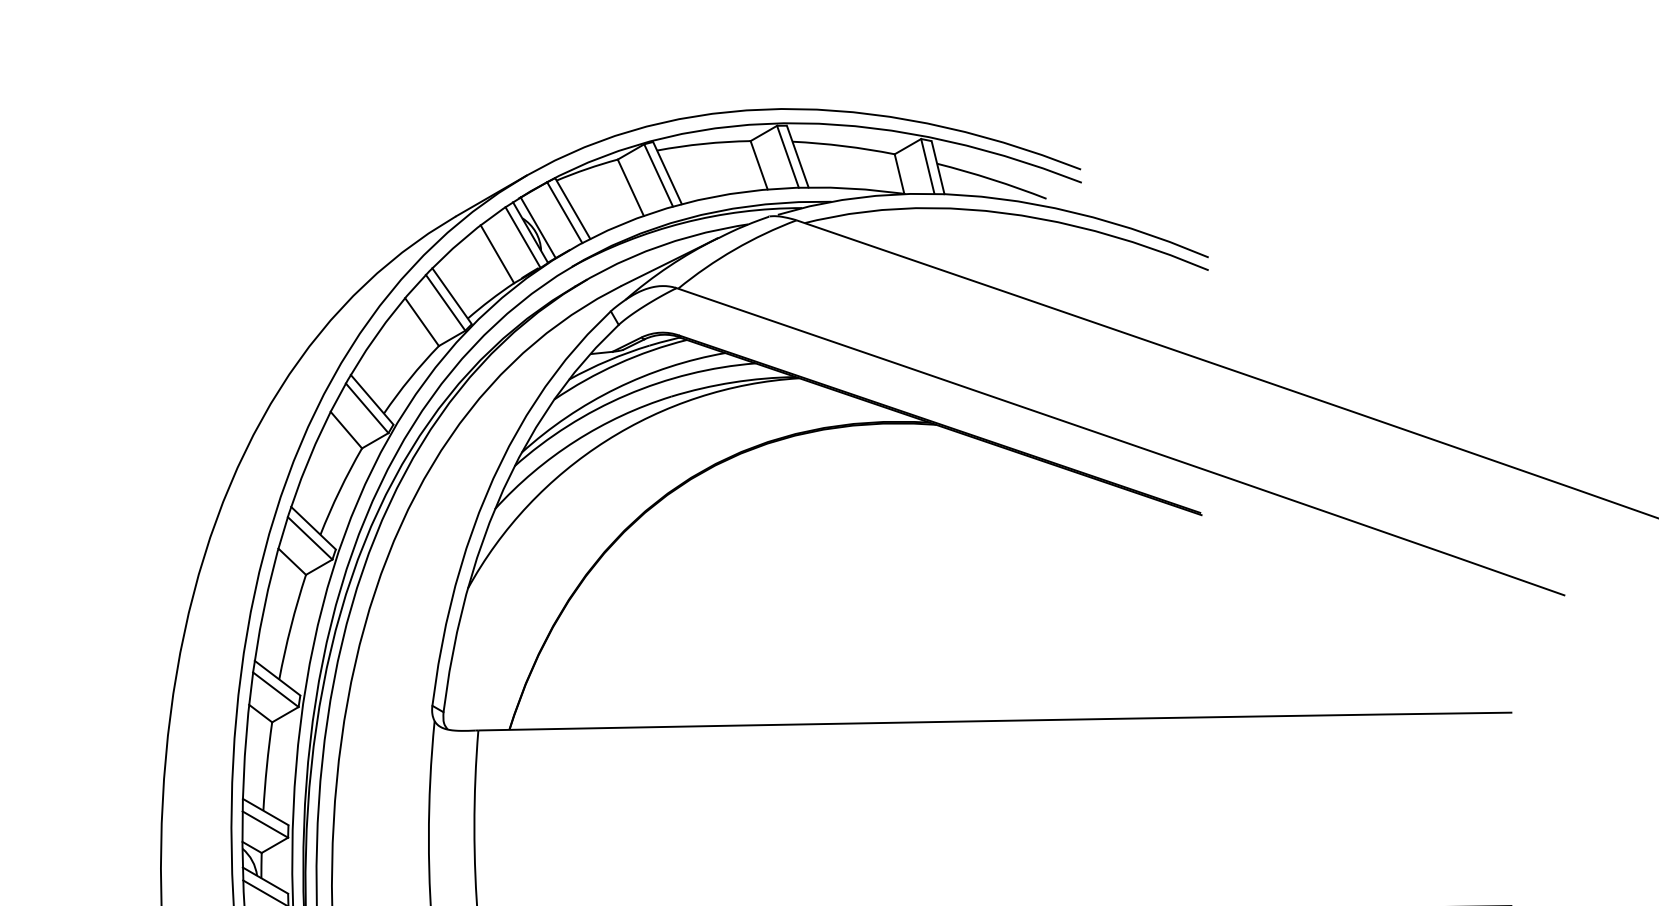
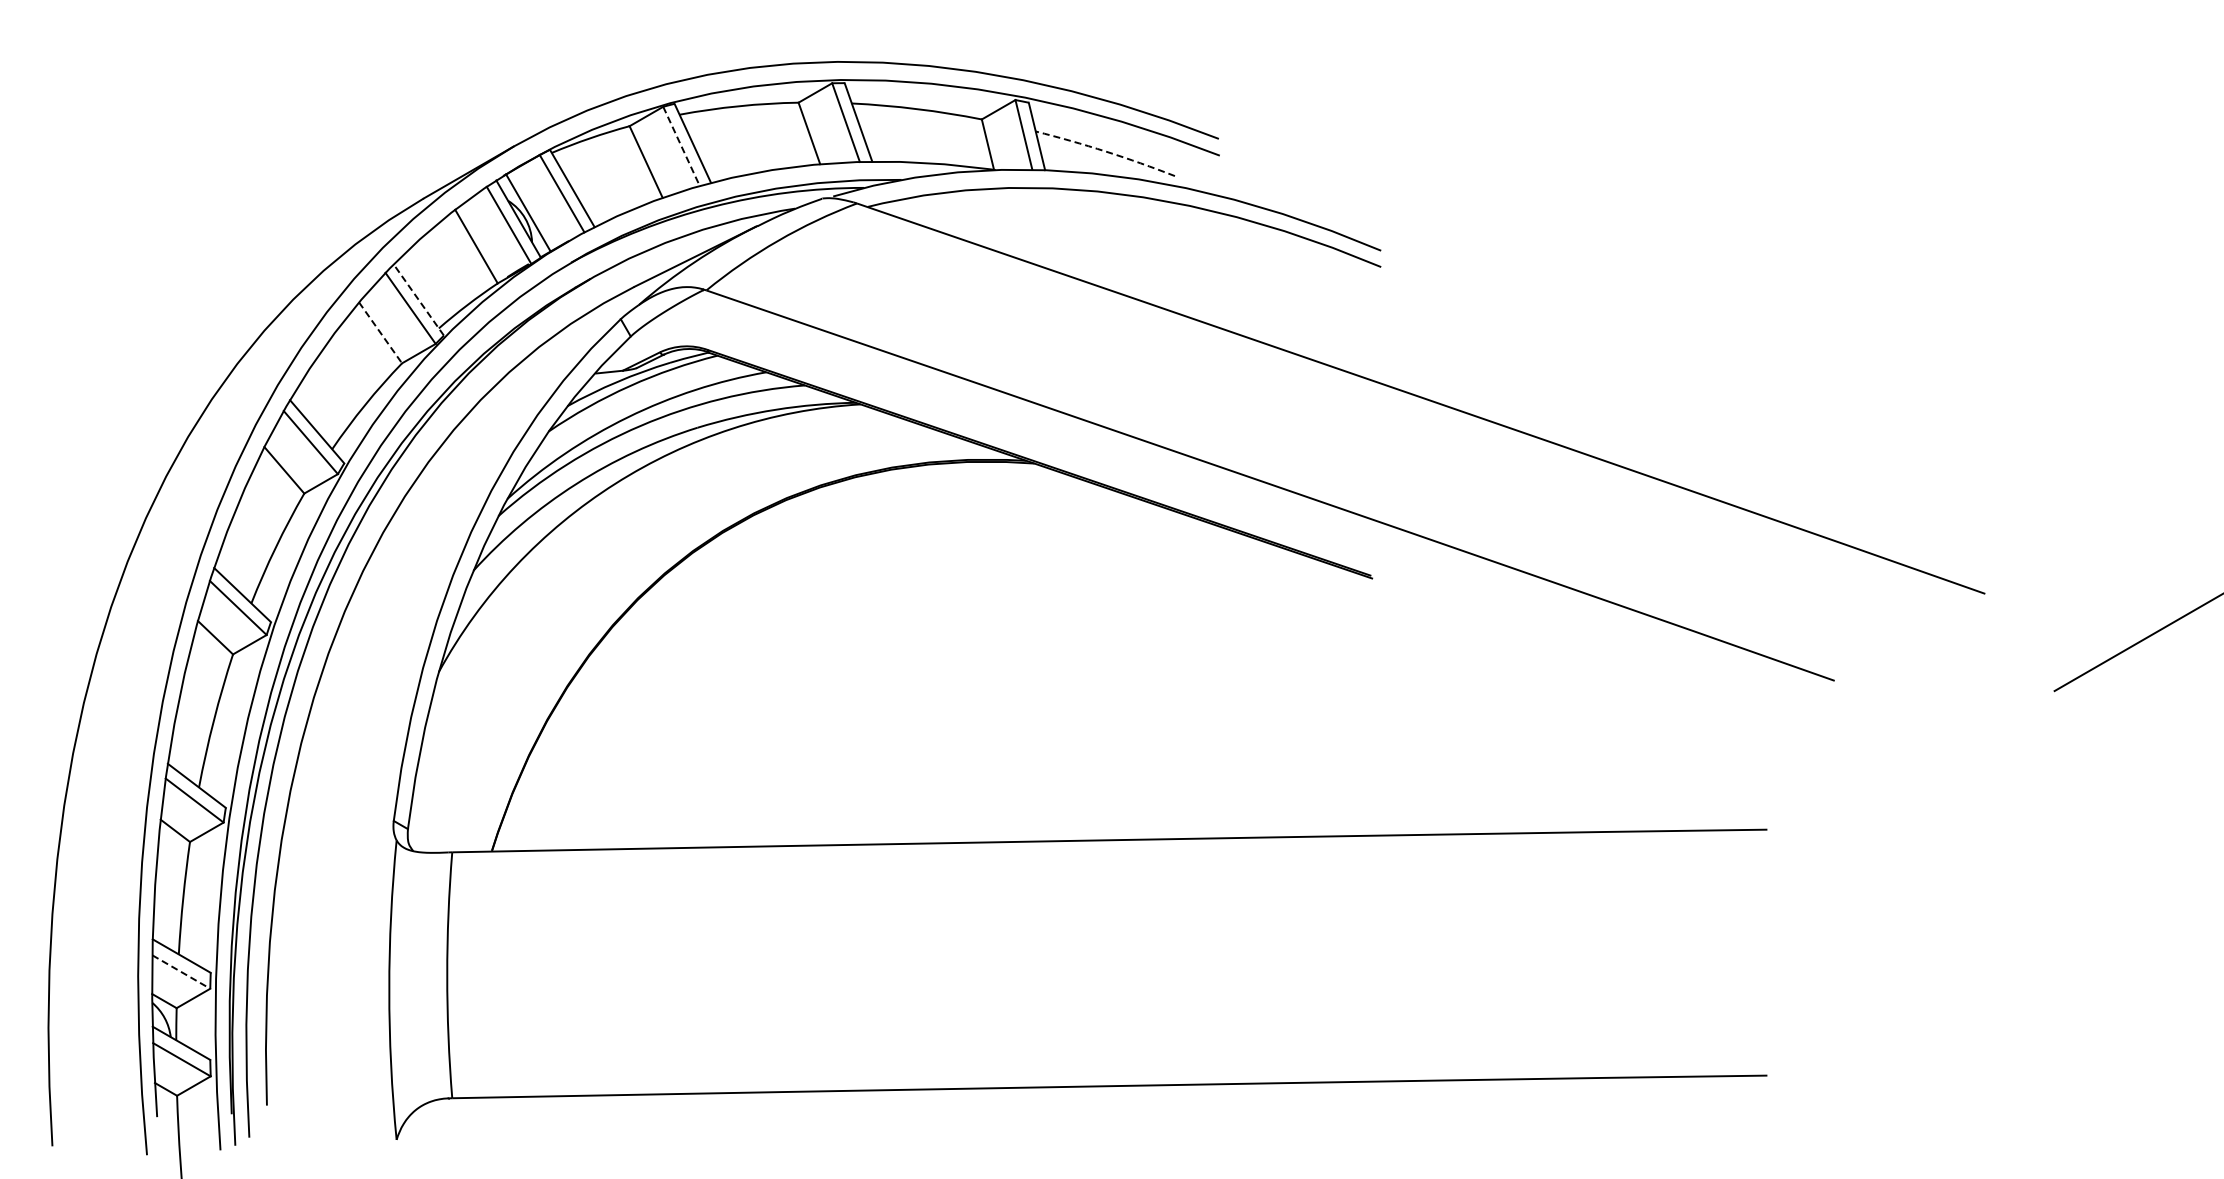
line: (658, 175) -> (681, 146), solid -> dashed
arc: (992, 179) -> (1106, 151), solid -> dashed
line: (451, 296) -> (418, 300), solid -> dashed
line: (421, 322) -> (380, 333), solid -> dashed
line: (265, 824) -> (181, 972), solid -> dashed

